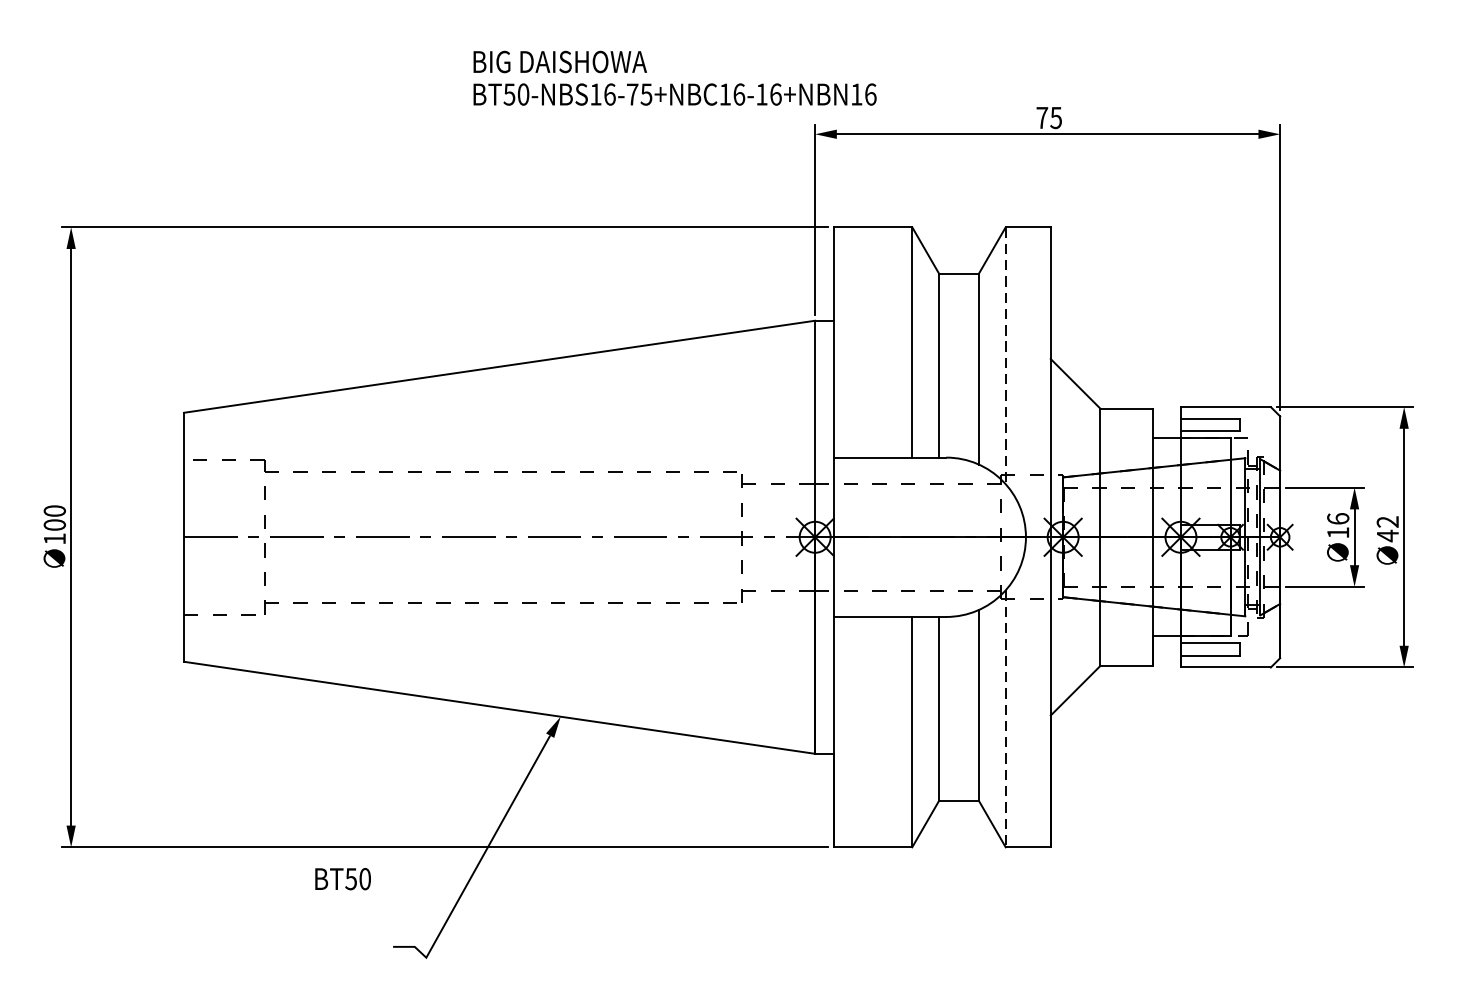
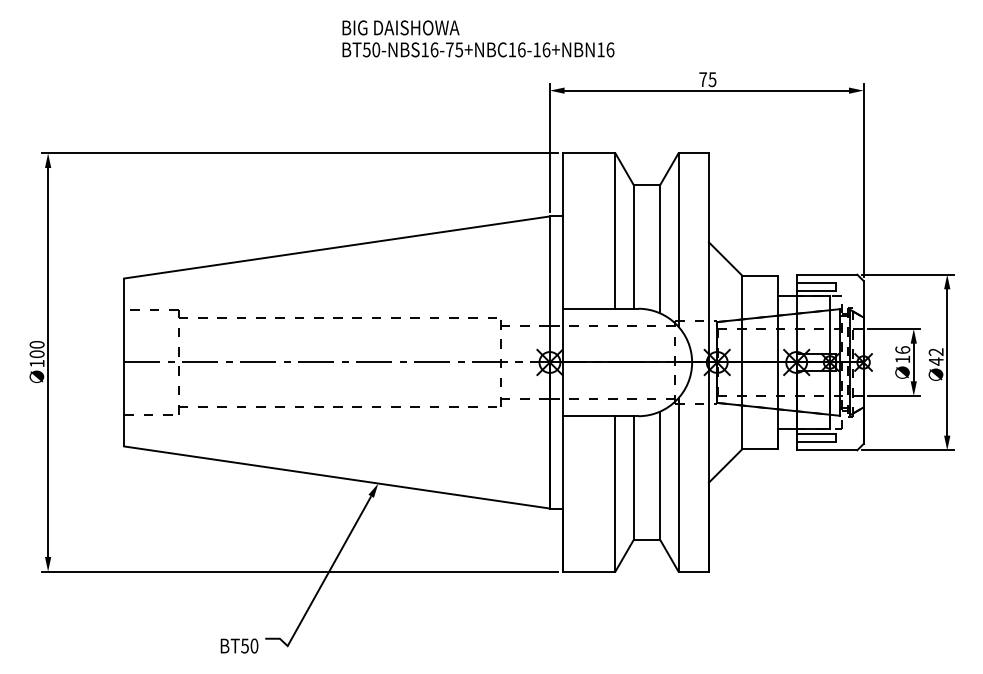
text: (675, 77) -> (478, 38), moved
line: (1005, 356) -> (678, 240), dashed -> solid
line: (1005, 718) -> (678, 484), dashed -> solid
text: (343, 878) -> (239, 645), moved

